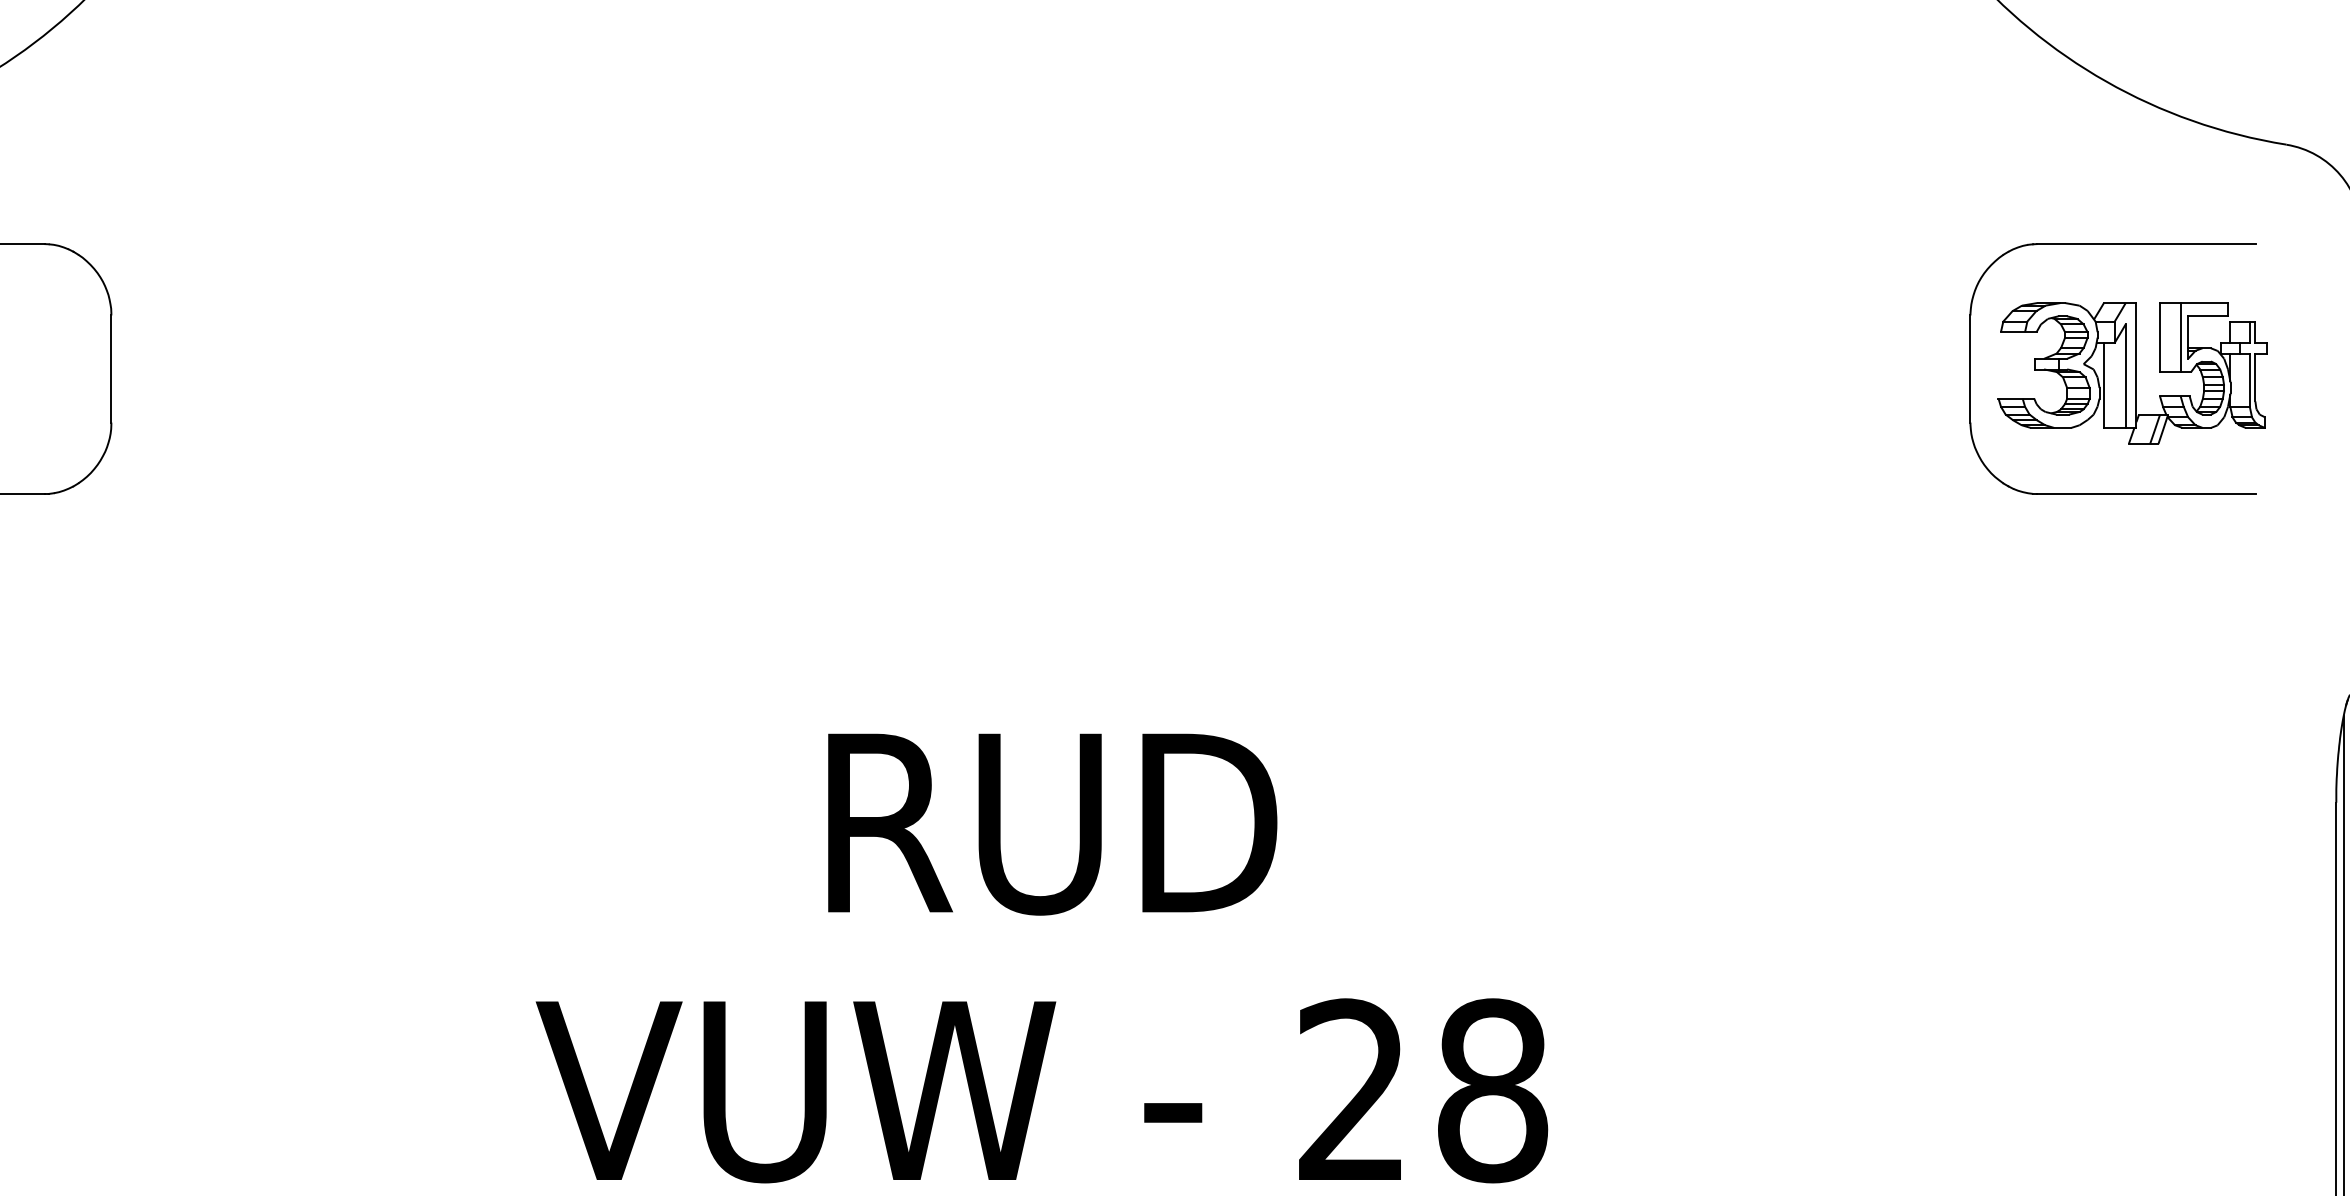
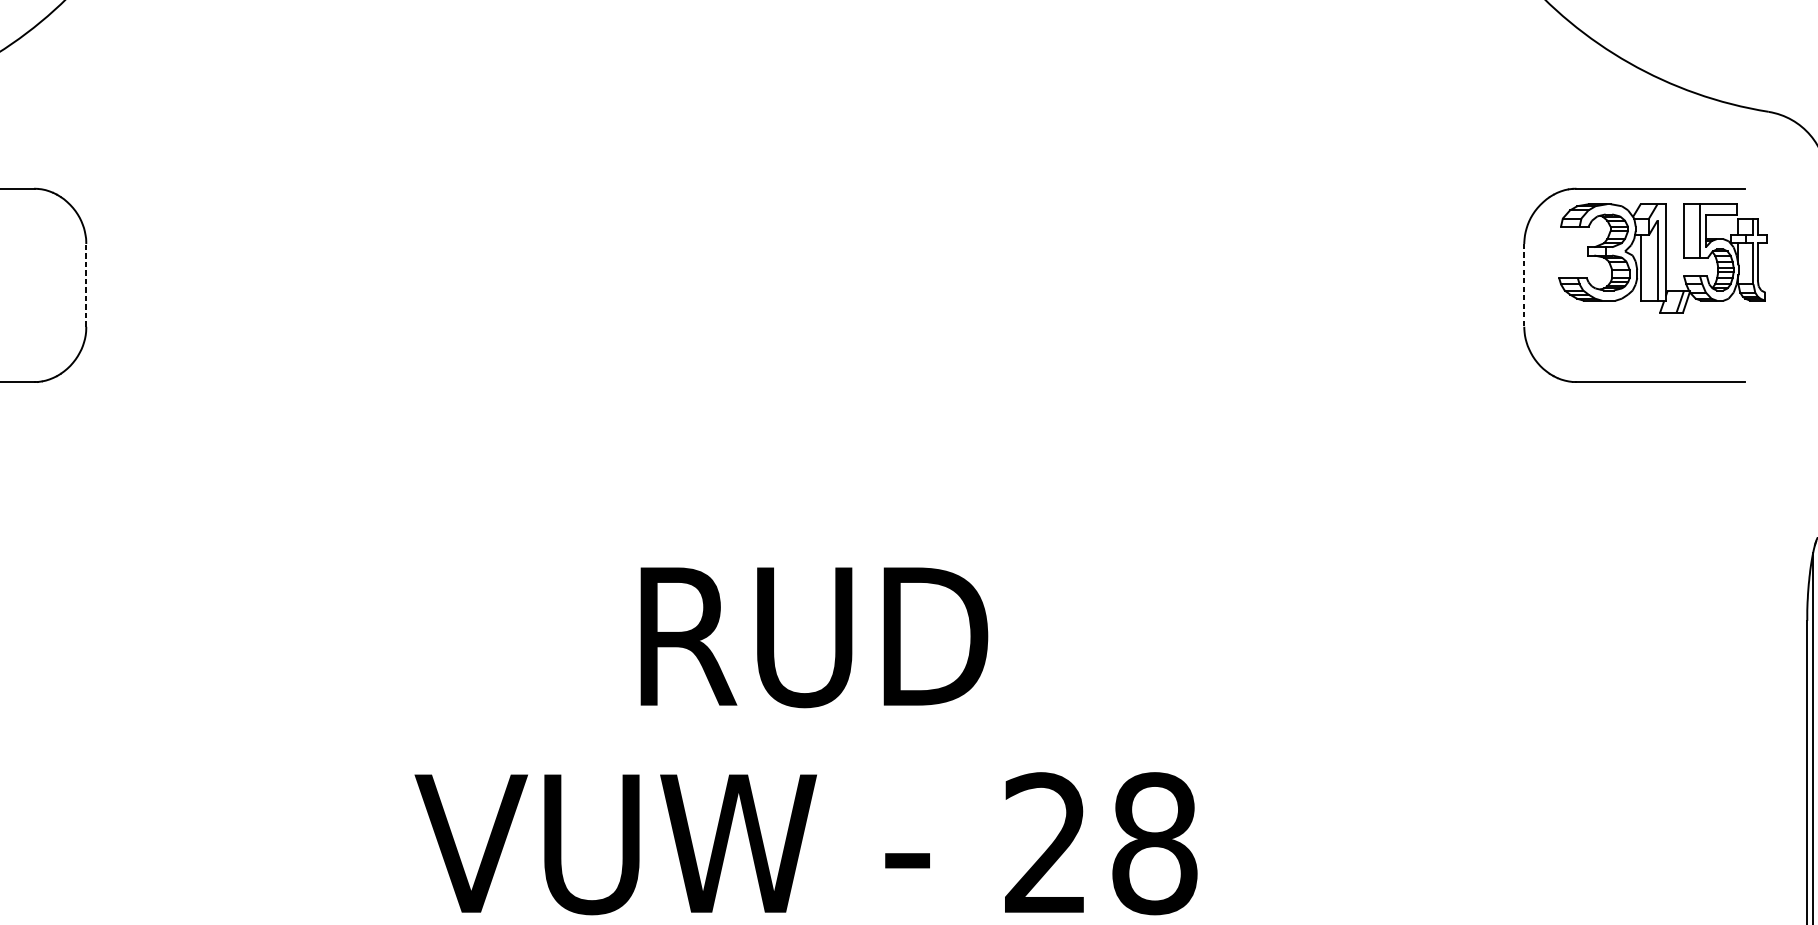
line: (111, 369) -> (86, 285), solid -> dashed
line: (1970, 369) -> (1524, 285), solid -> dashed
part: (2132, 373) -> (1662, 258), moved

